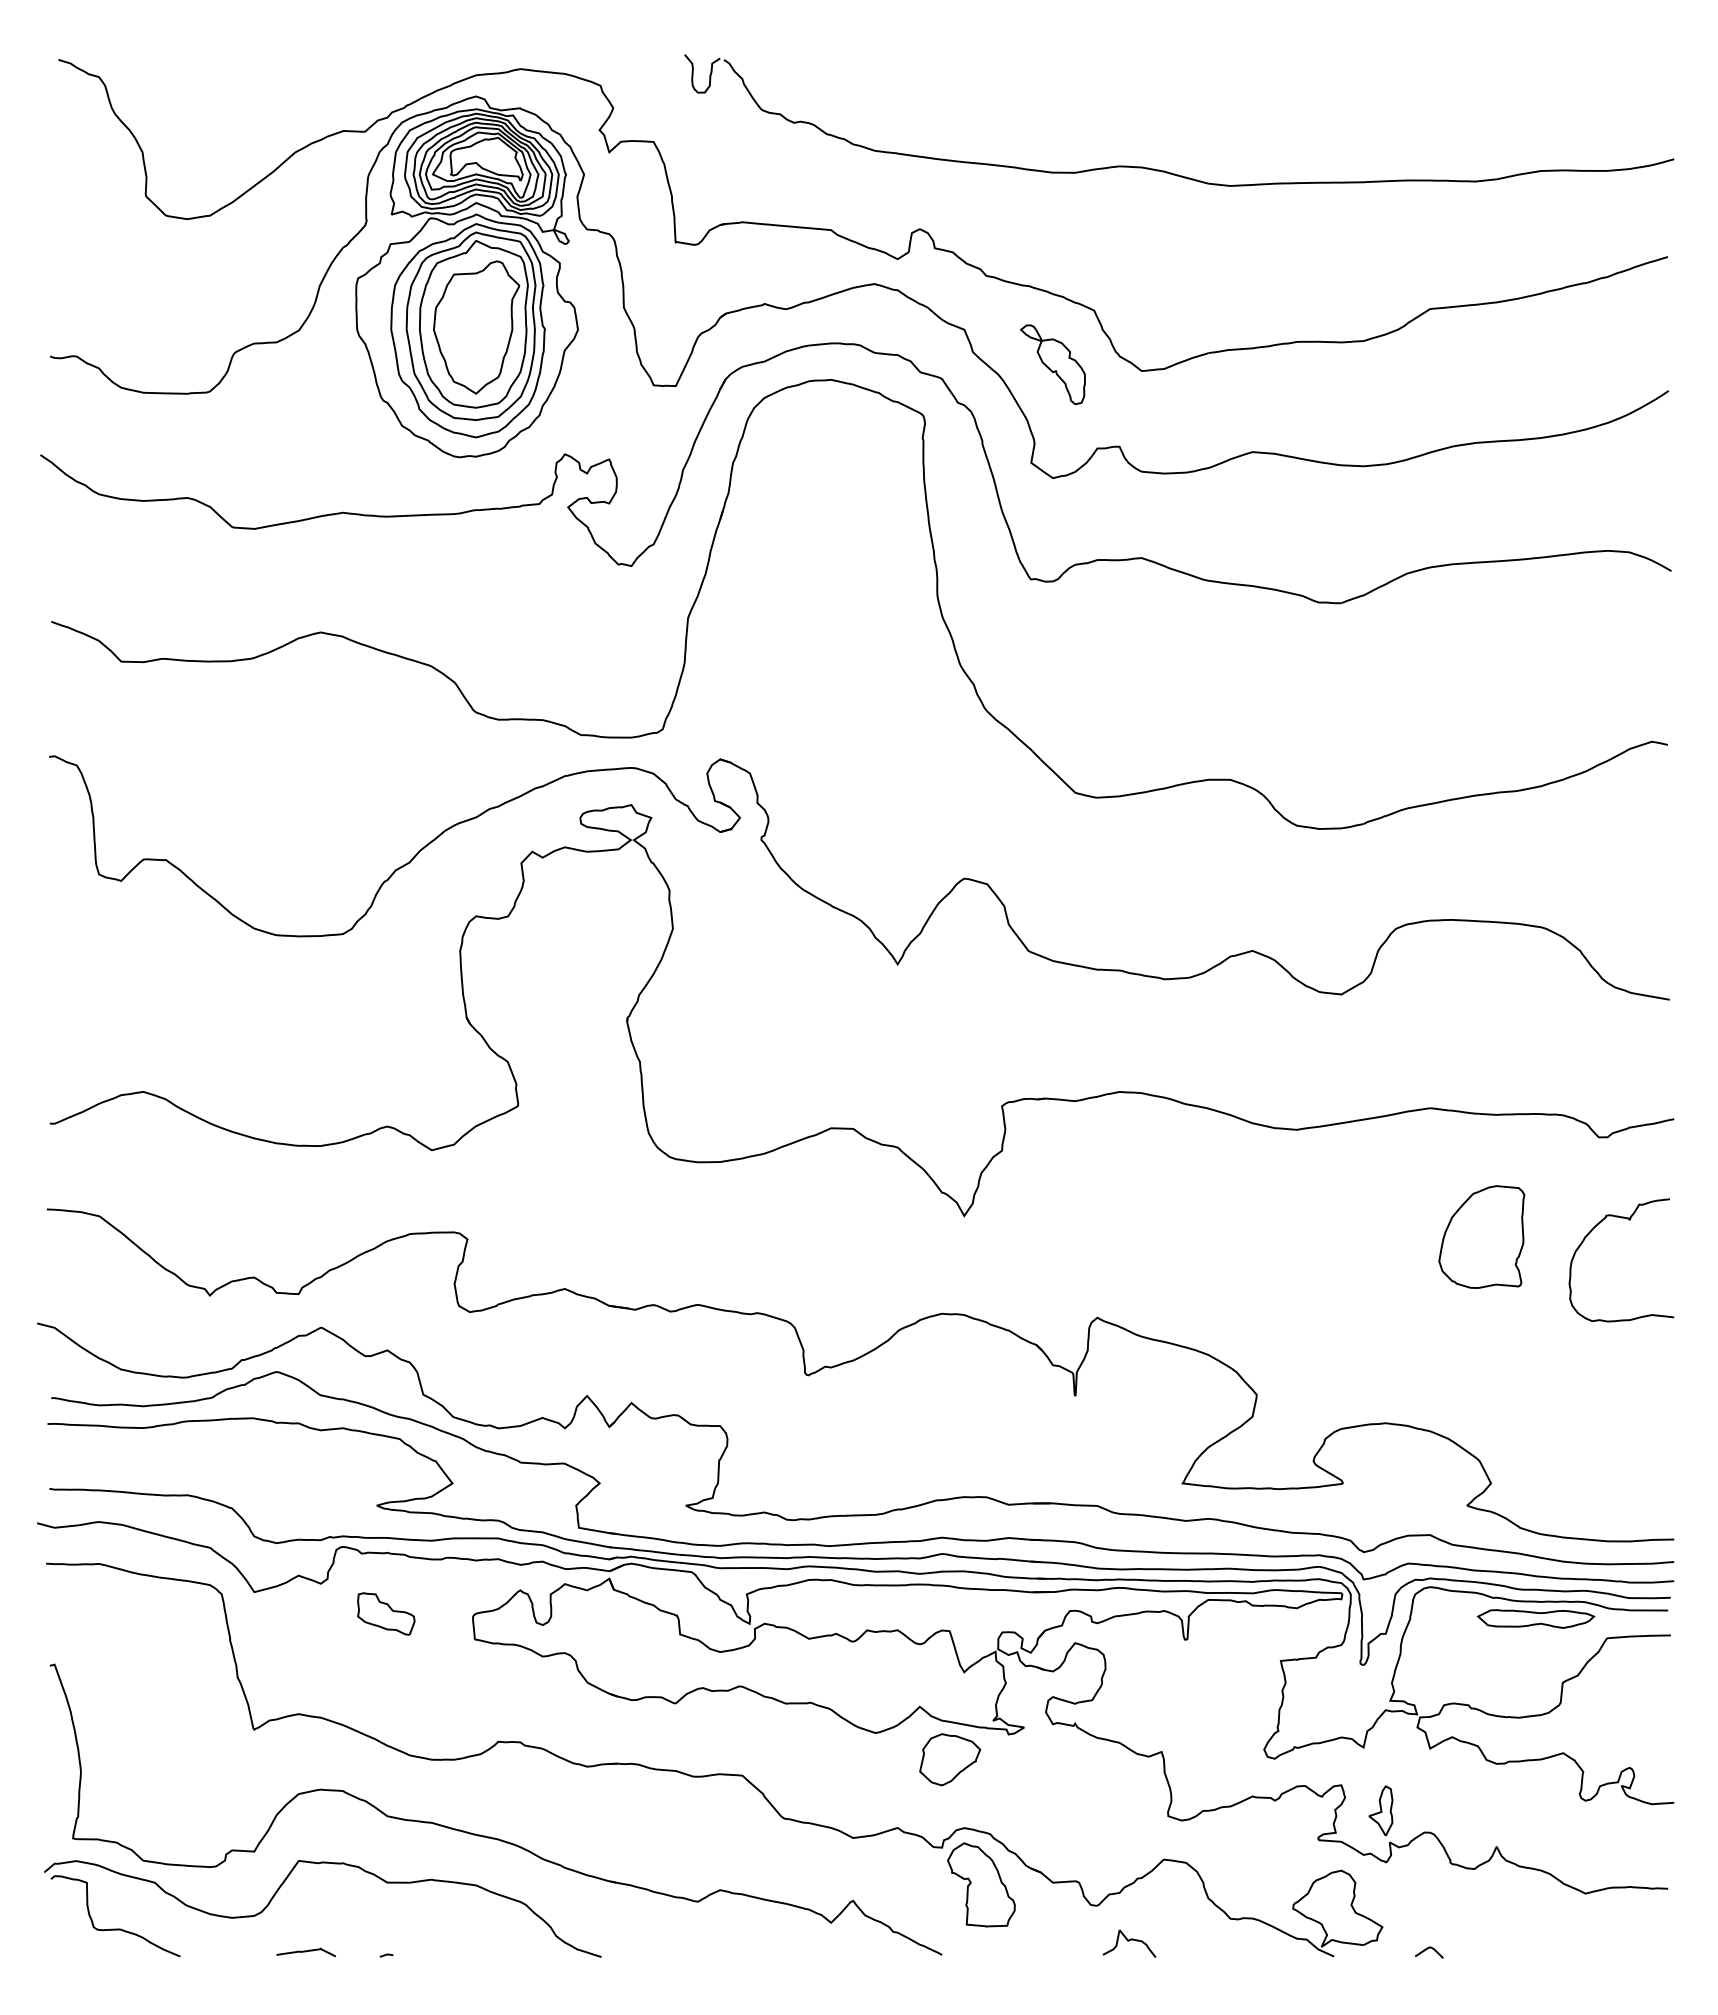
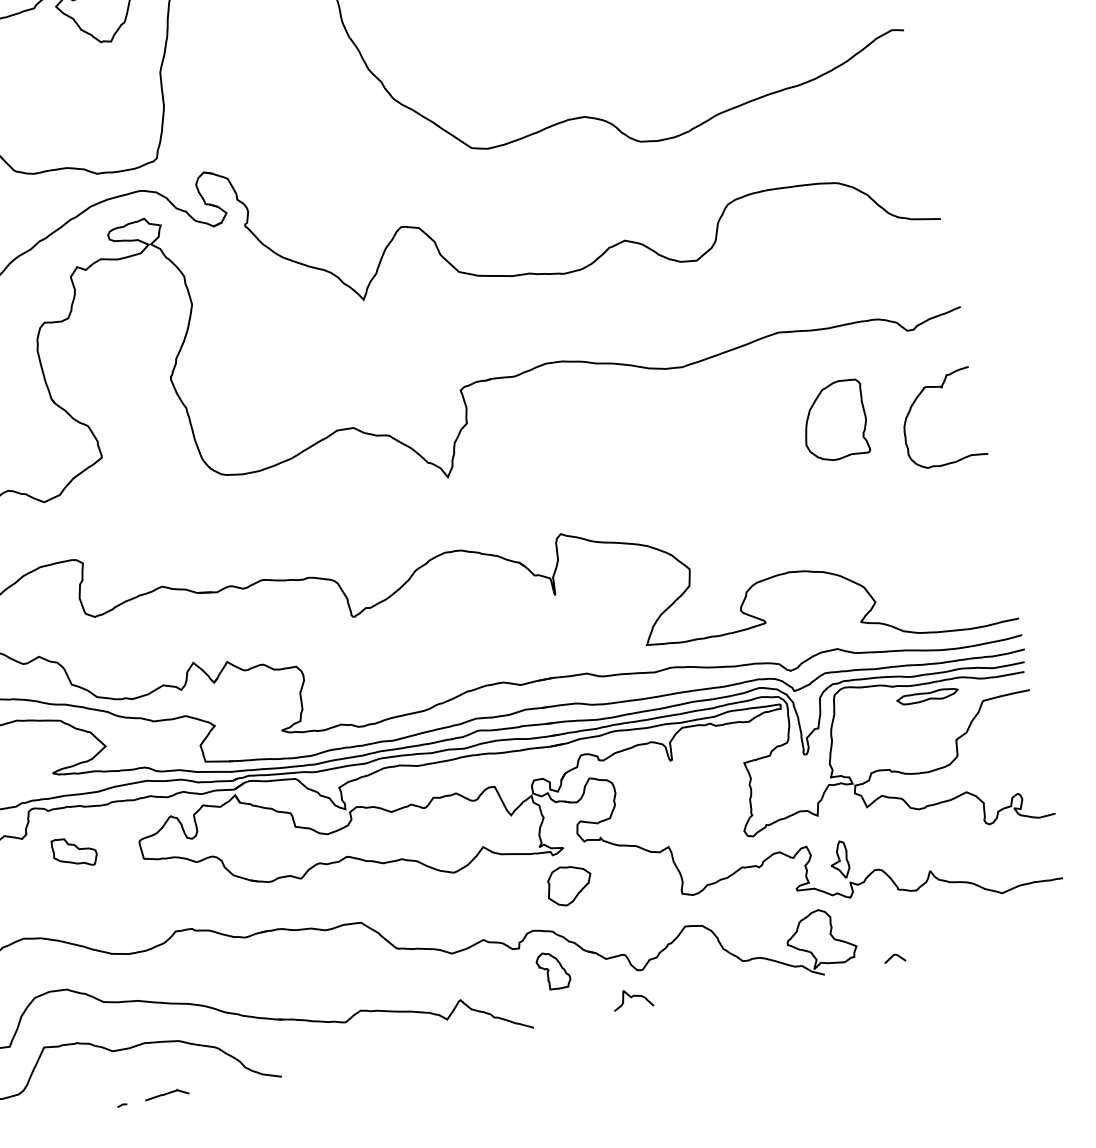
part: (1535, 1618) -> (927, 696), size x0.7
part: (950, 1759) -> (569, 885), moved
part: (981, 1884) -> (553, 970), size x0.6
curve: (1129, 1941) -> (632, 997), moved
curve: (305, 1952) -> (166, 1094), moved

